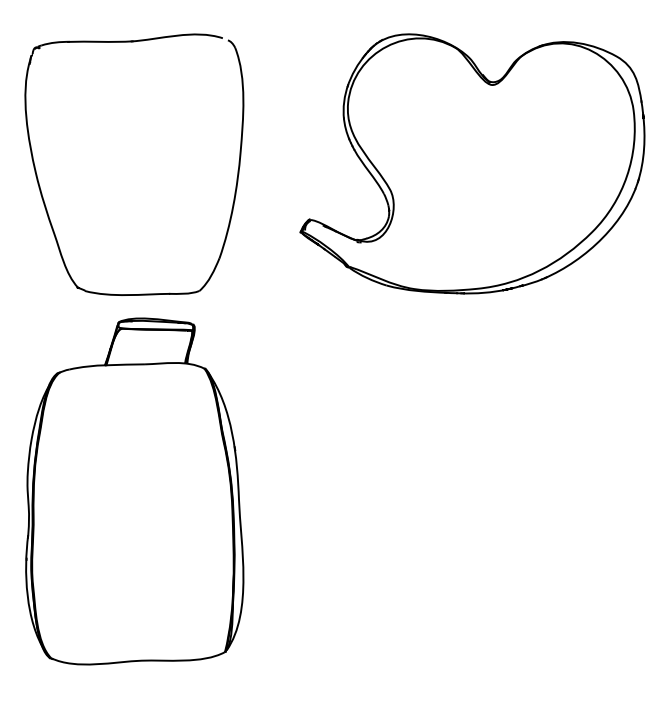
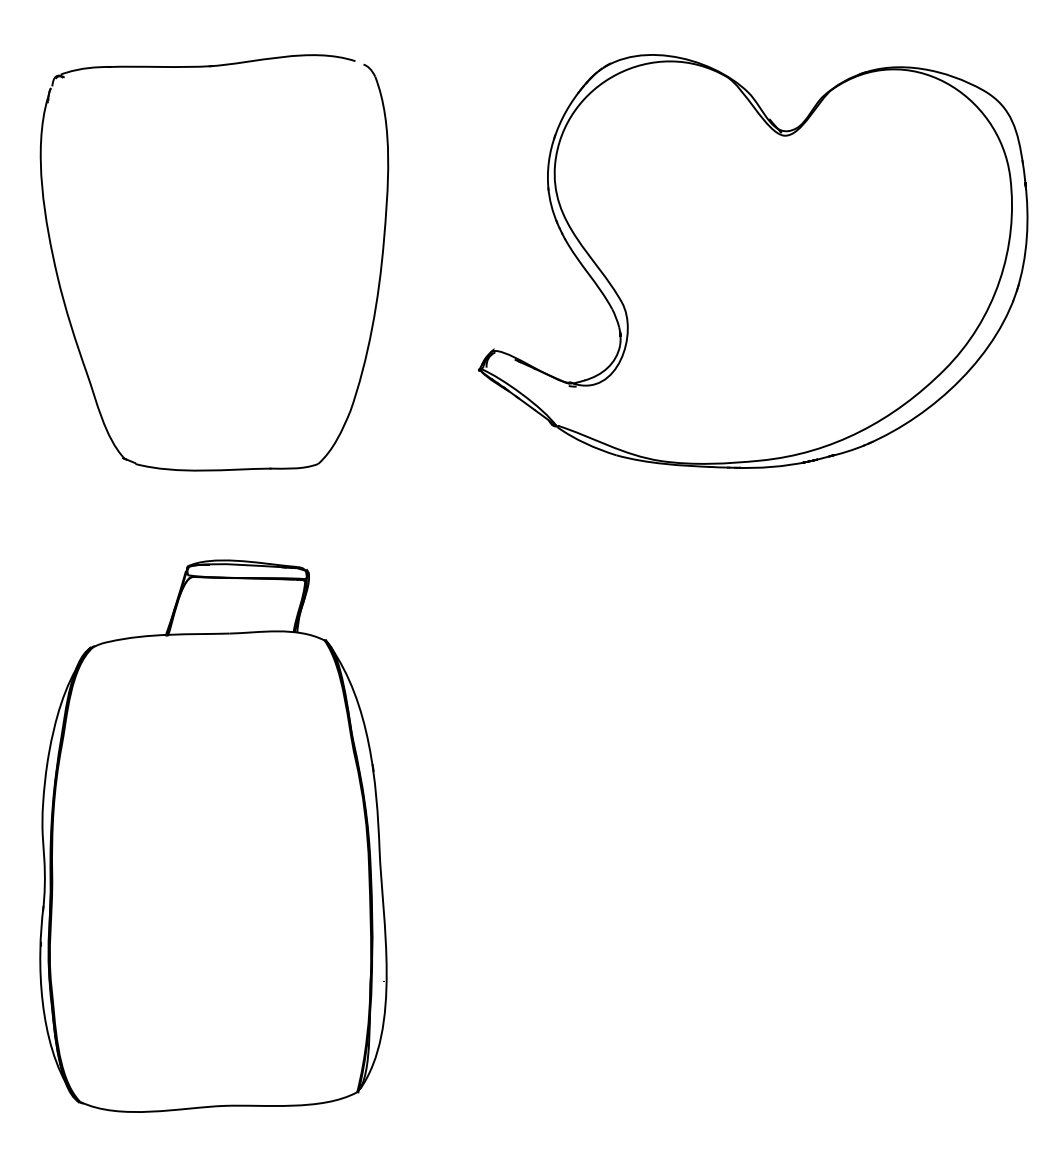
part: (134, 491) -> (213, 836), moved

